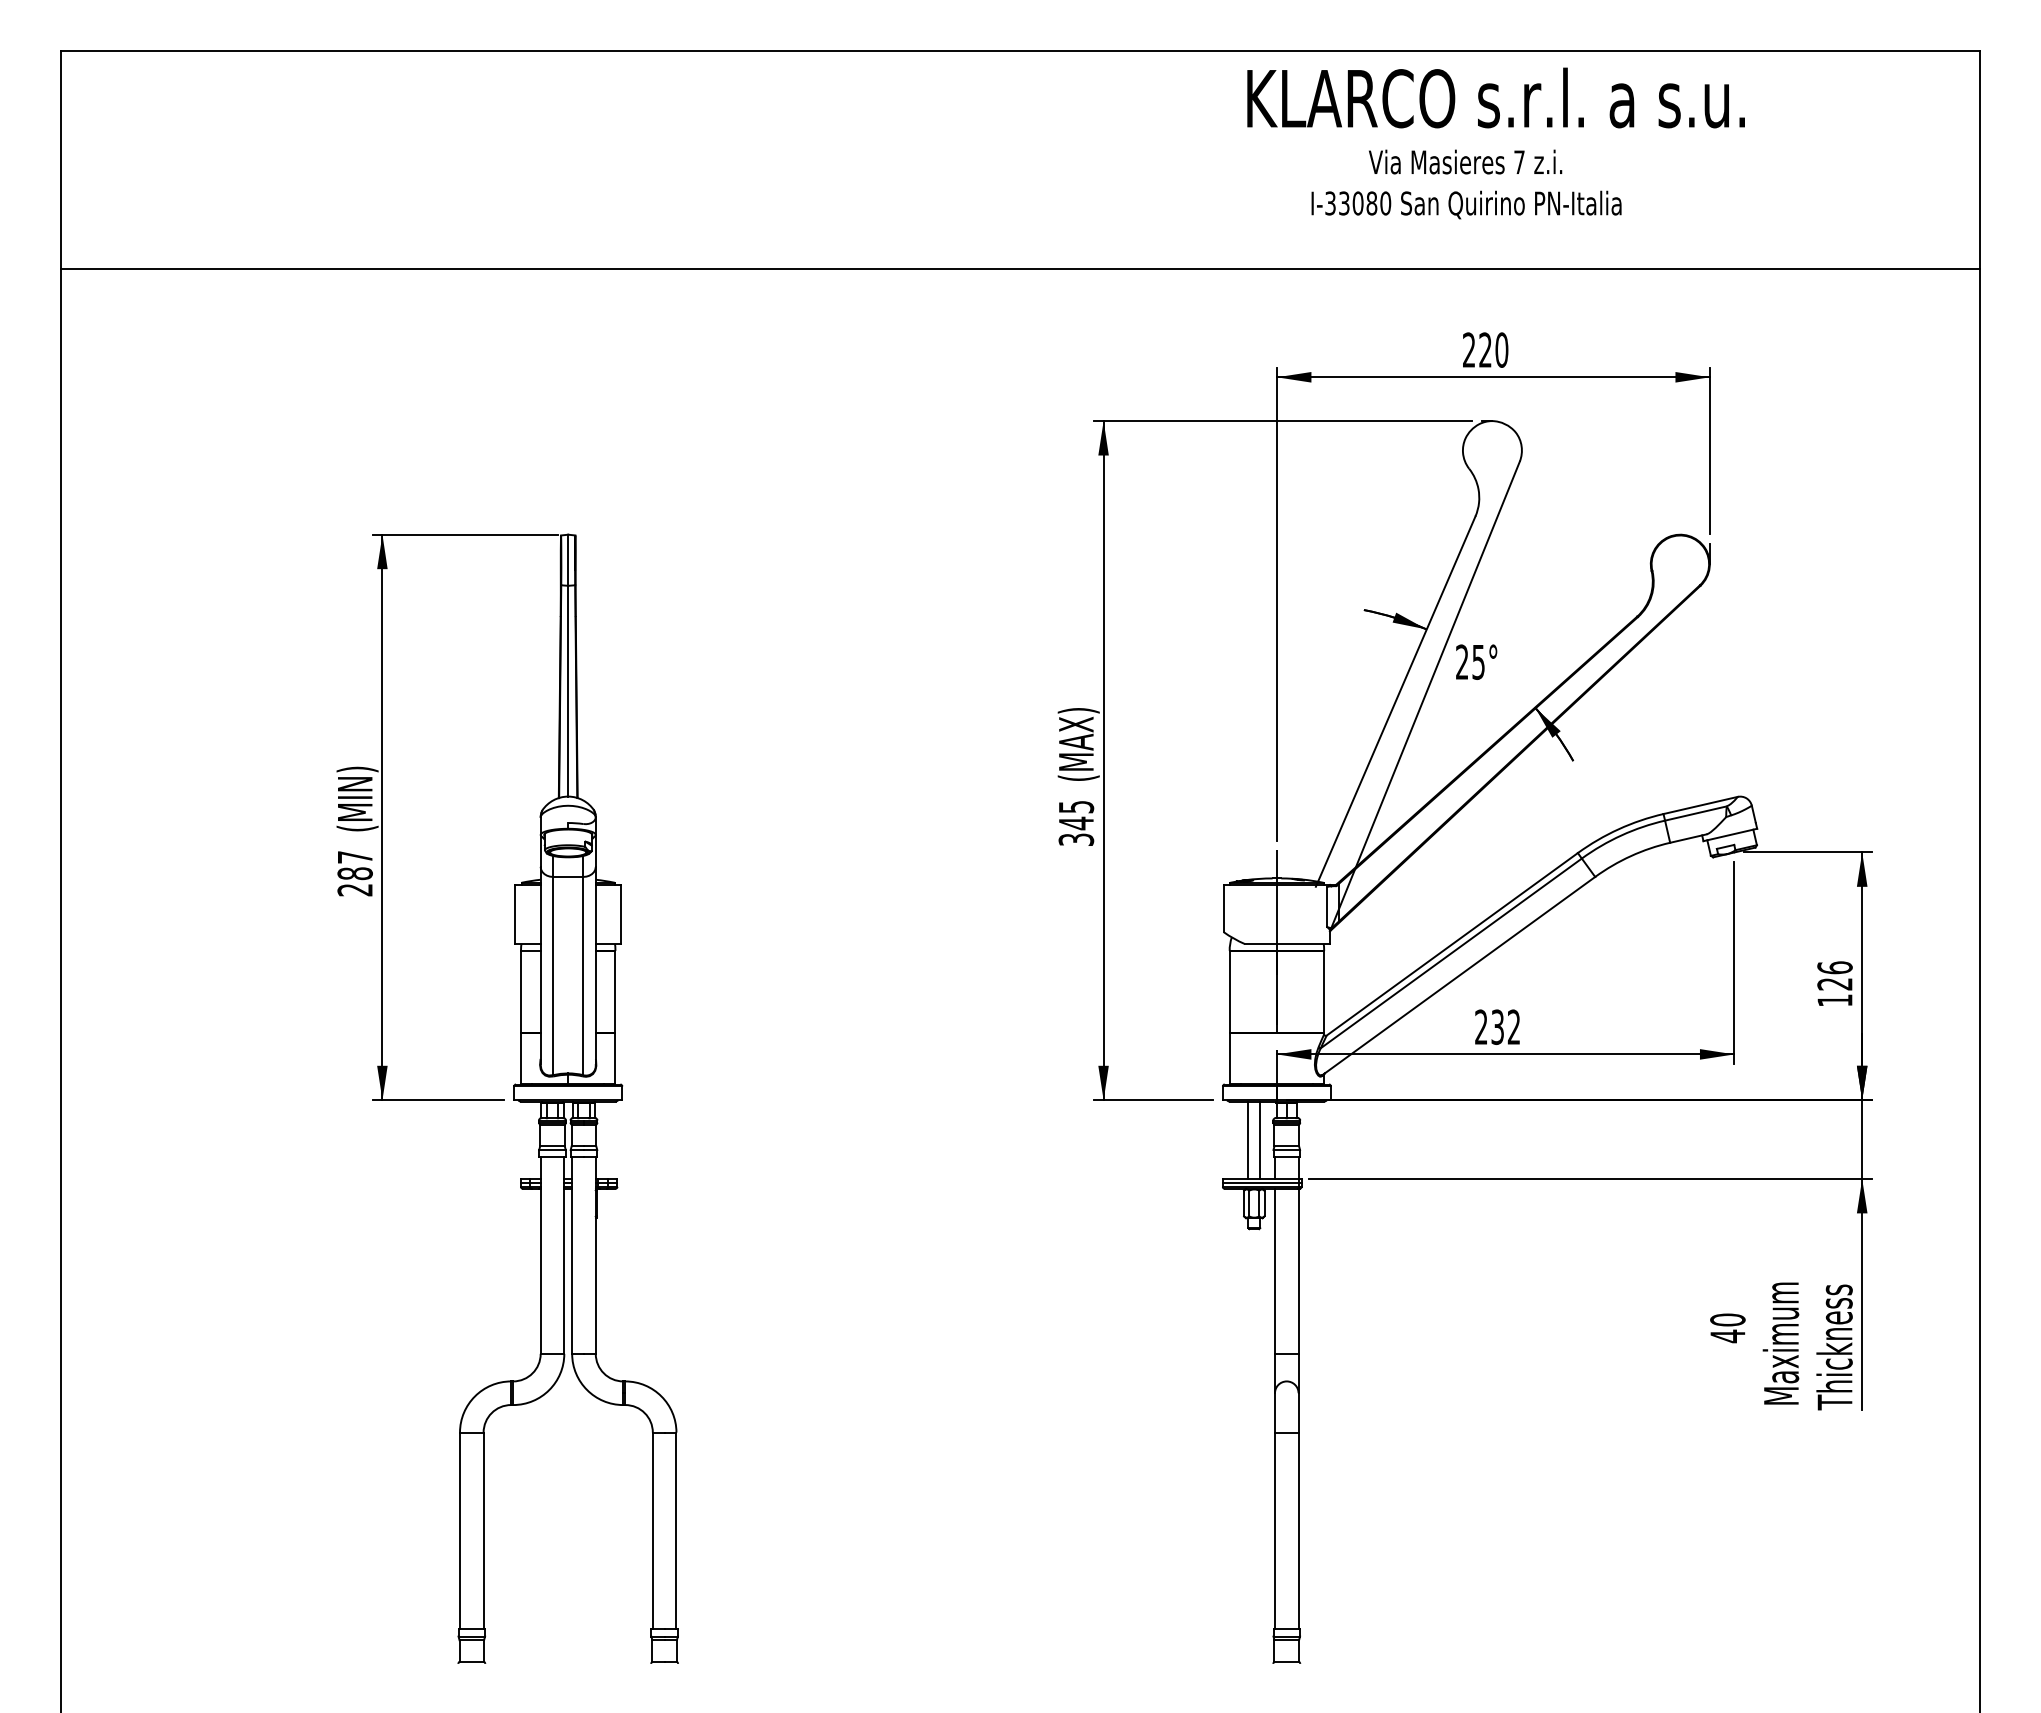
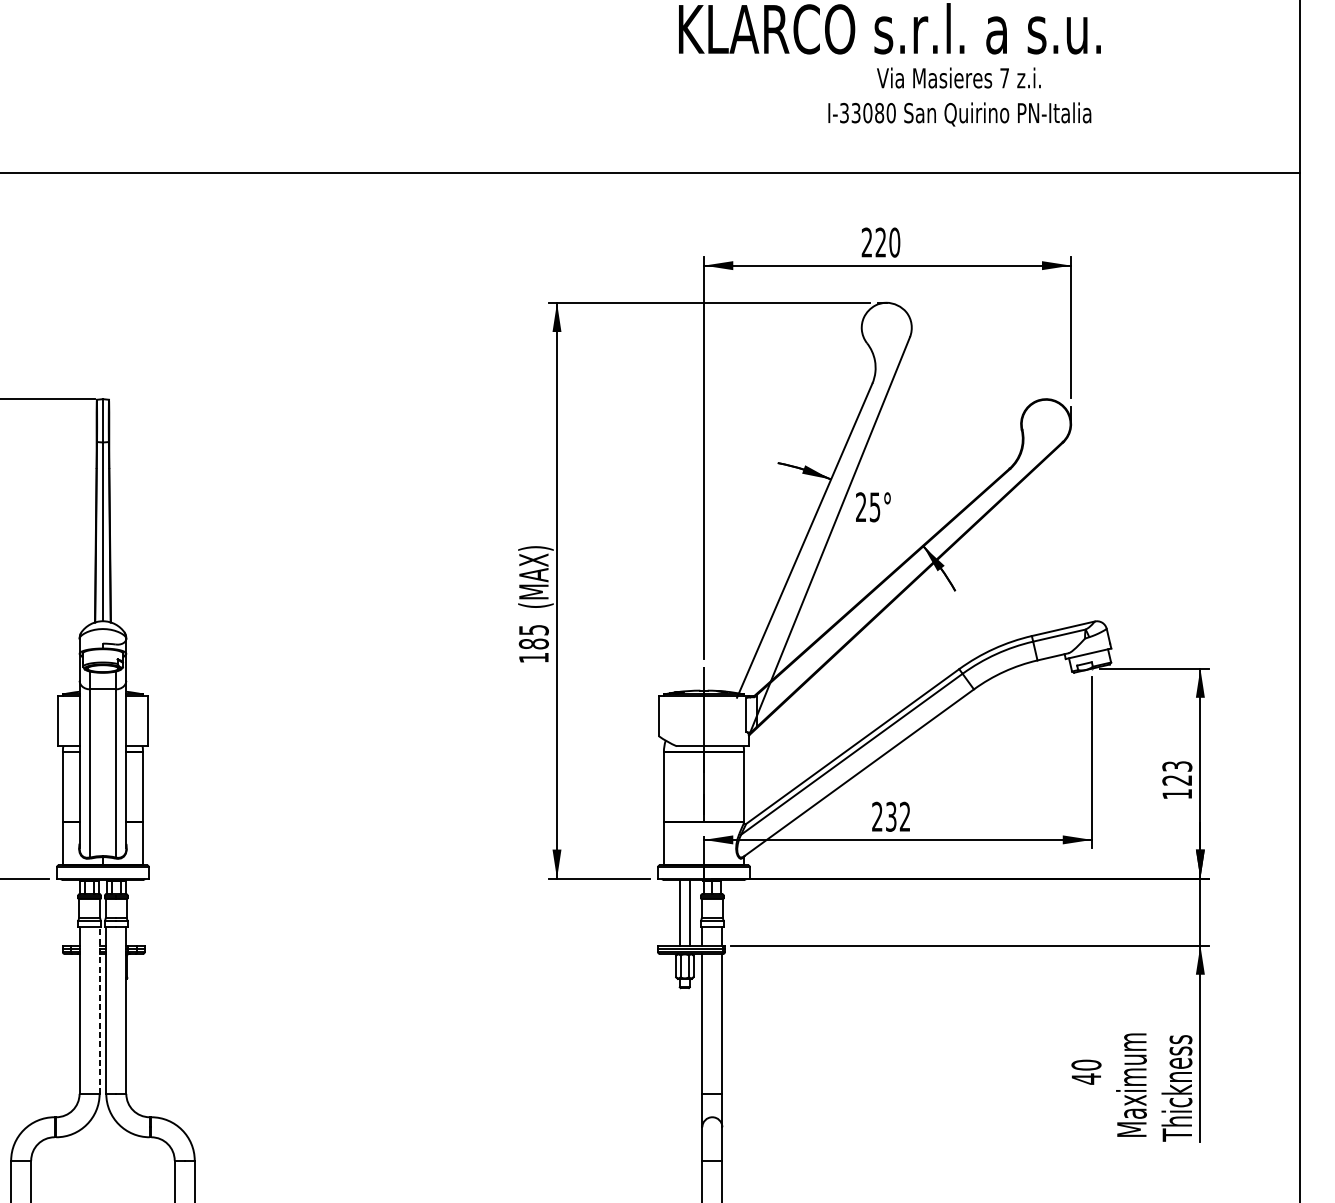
text: (1466, 184) -> (959, 97), moved
text: (1076, 830) -> (534, 650), 345 -> 185
text: (1834, 967) -> (1176, 766), 126 -> 123
line: (564, 1255) -> (99, 1010), solid -> dashed

